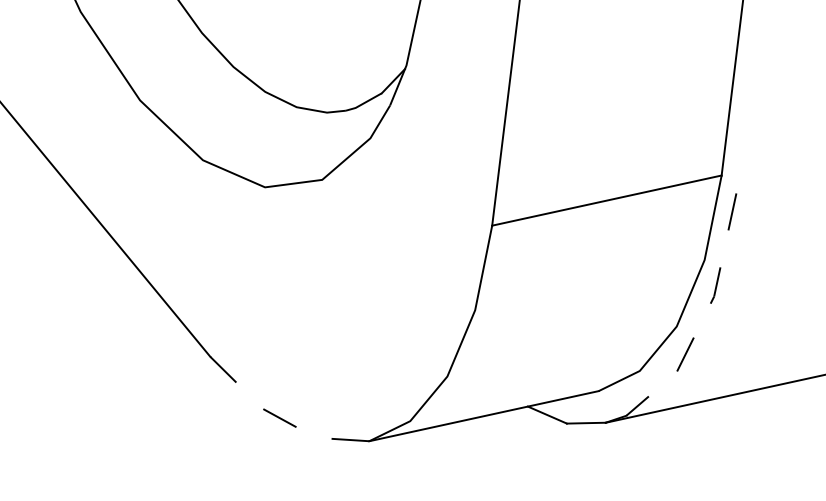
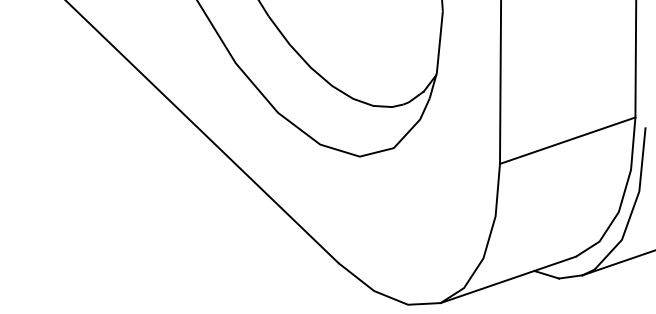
line: (703, 317) -> (634, 204), dashed -> solid
line: (280, 418) -> (385, 295), dashed -> solid

